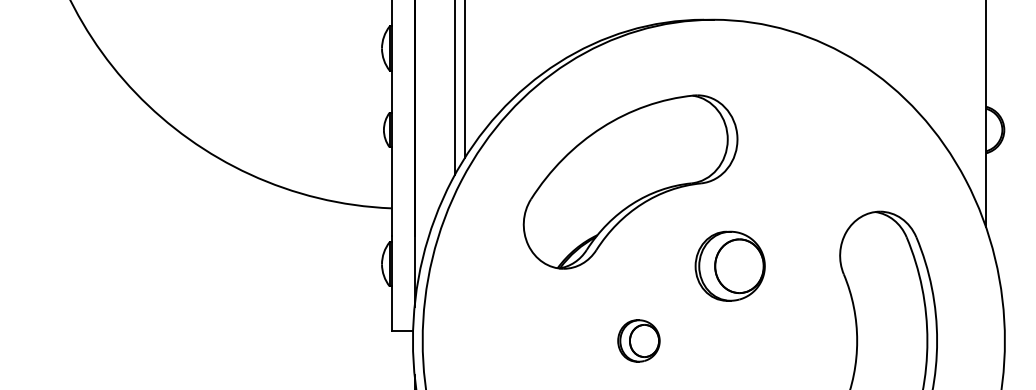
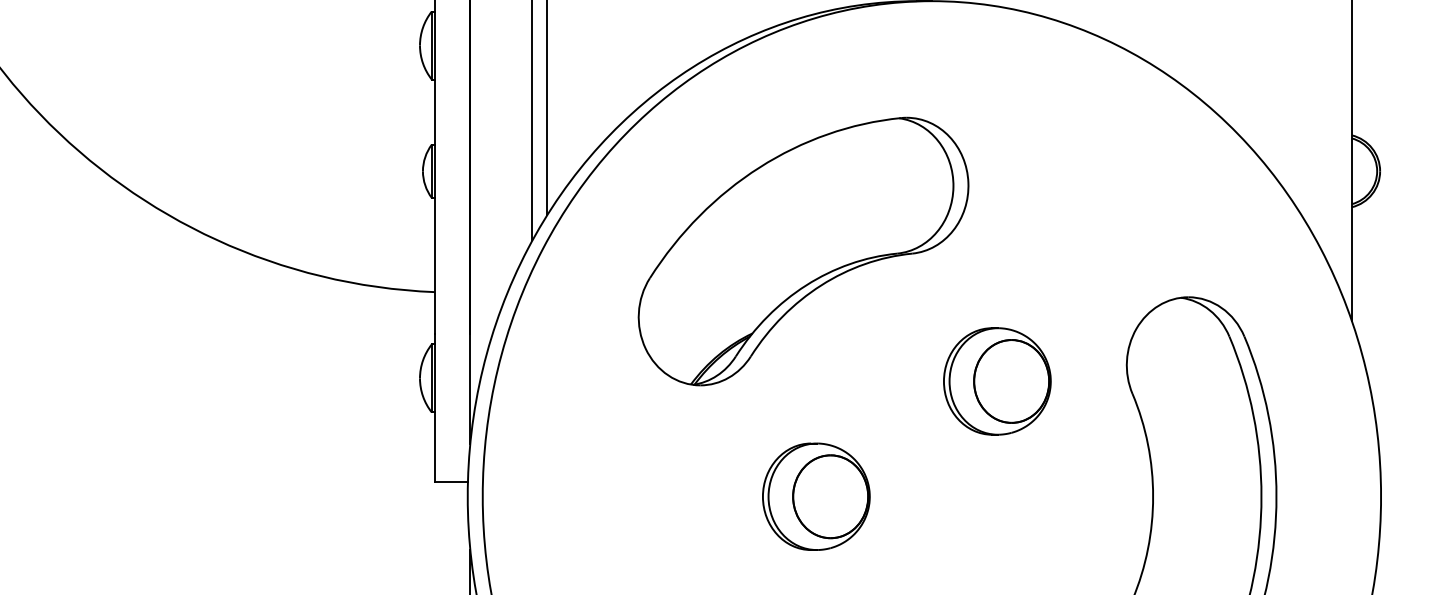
part: (729, 265) -> (996, 380), moved
part: (638, 340) -> (815, 496), size x1.67

